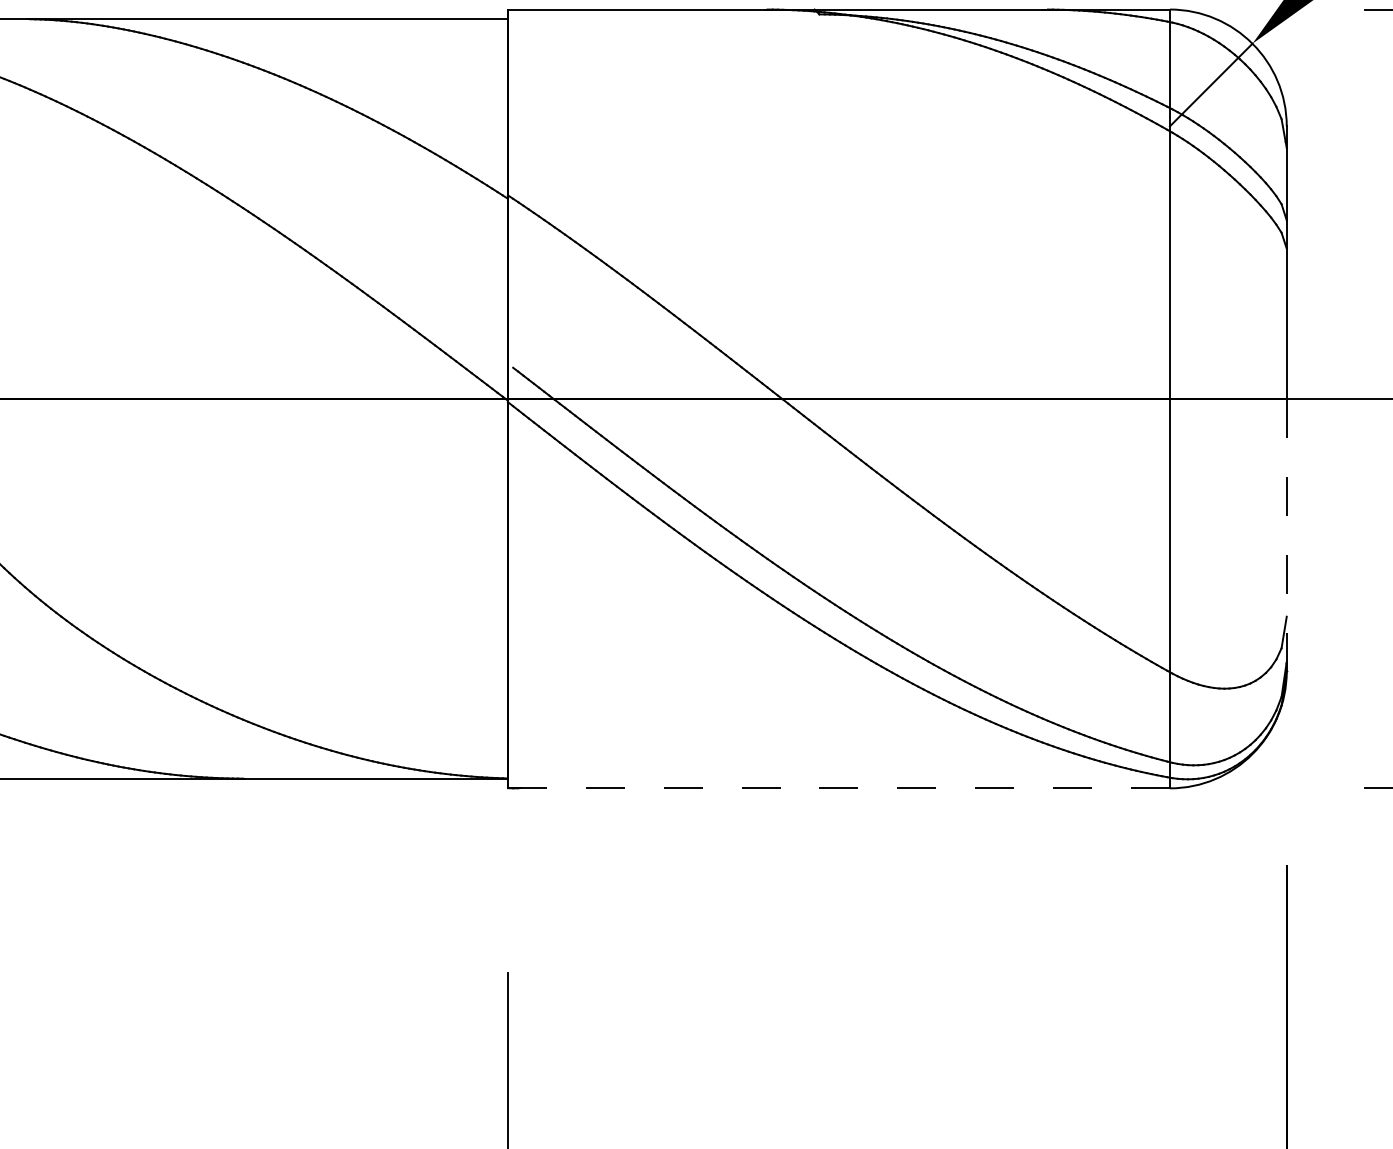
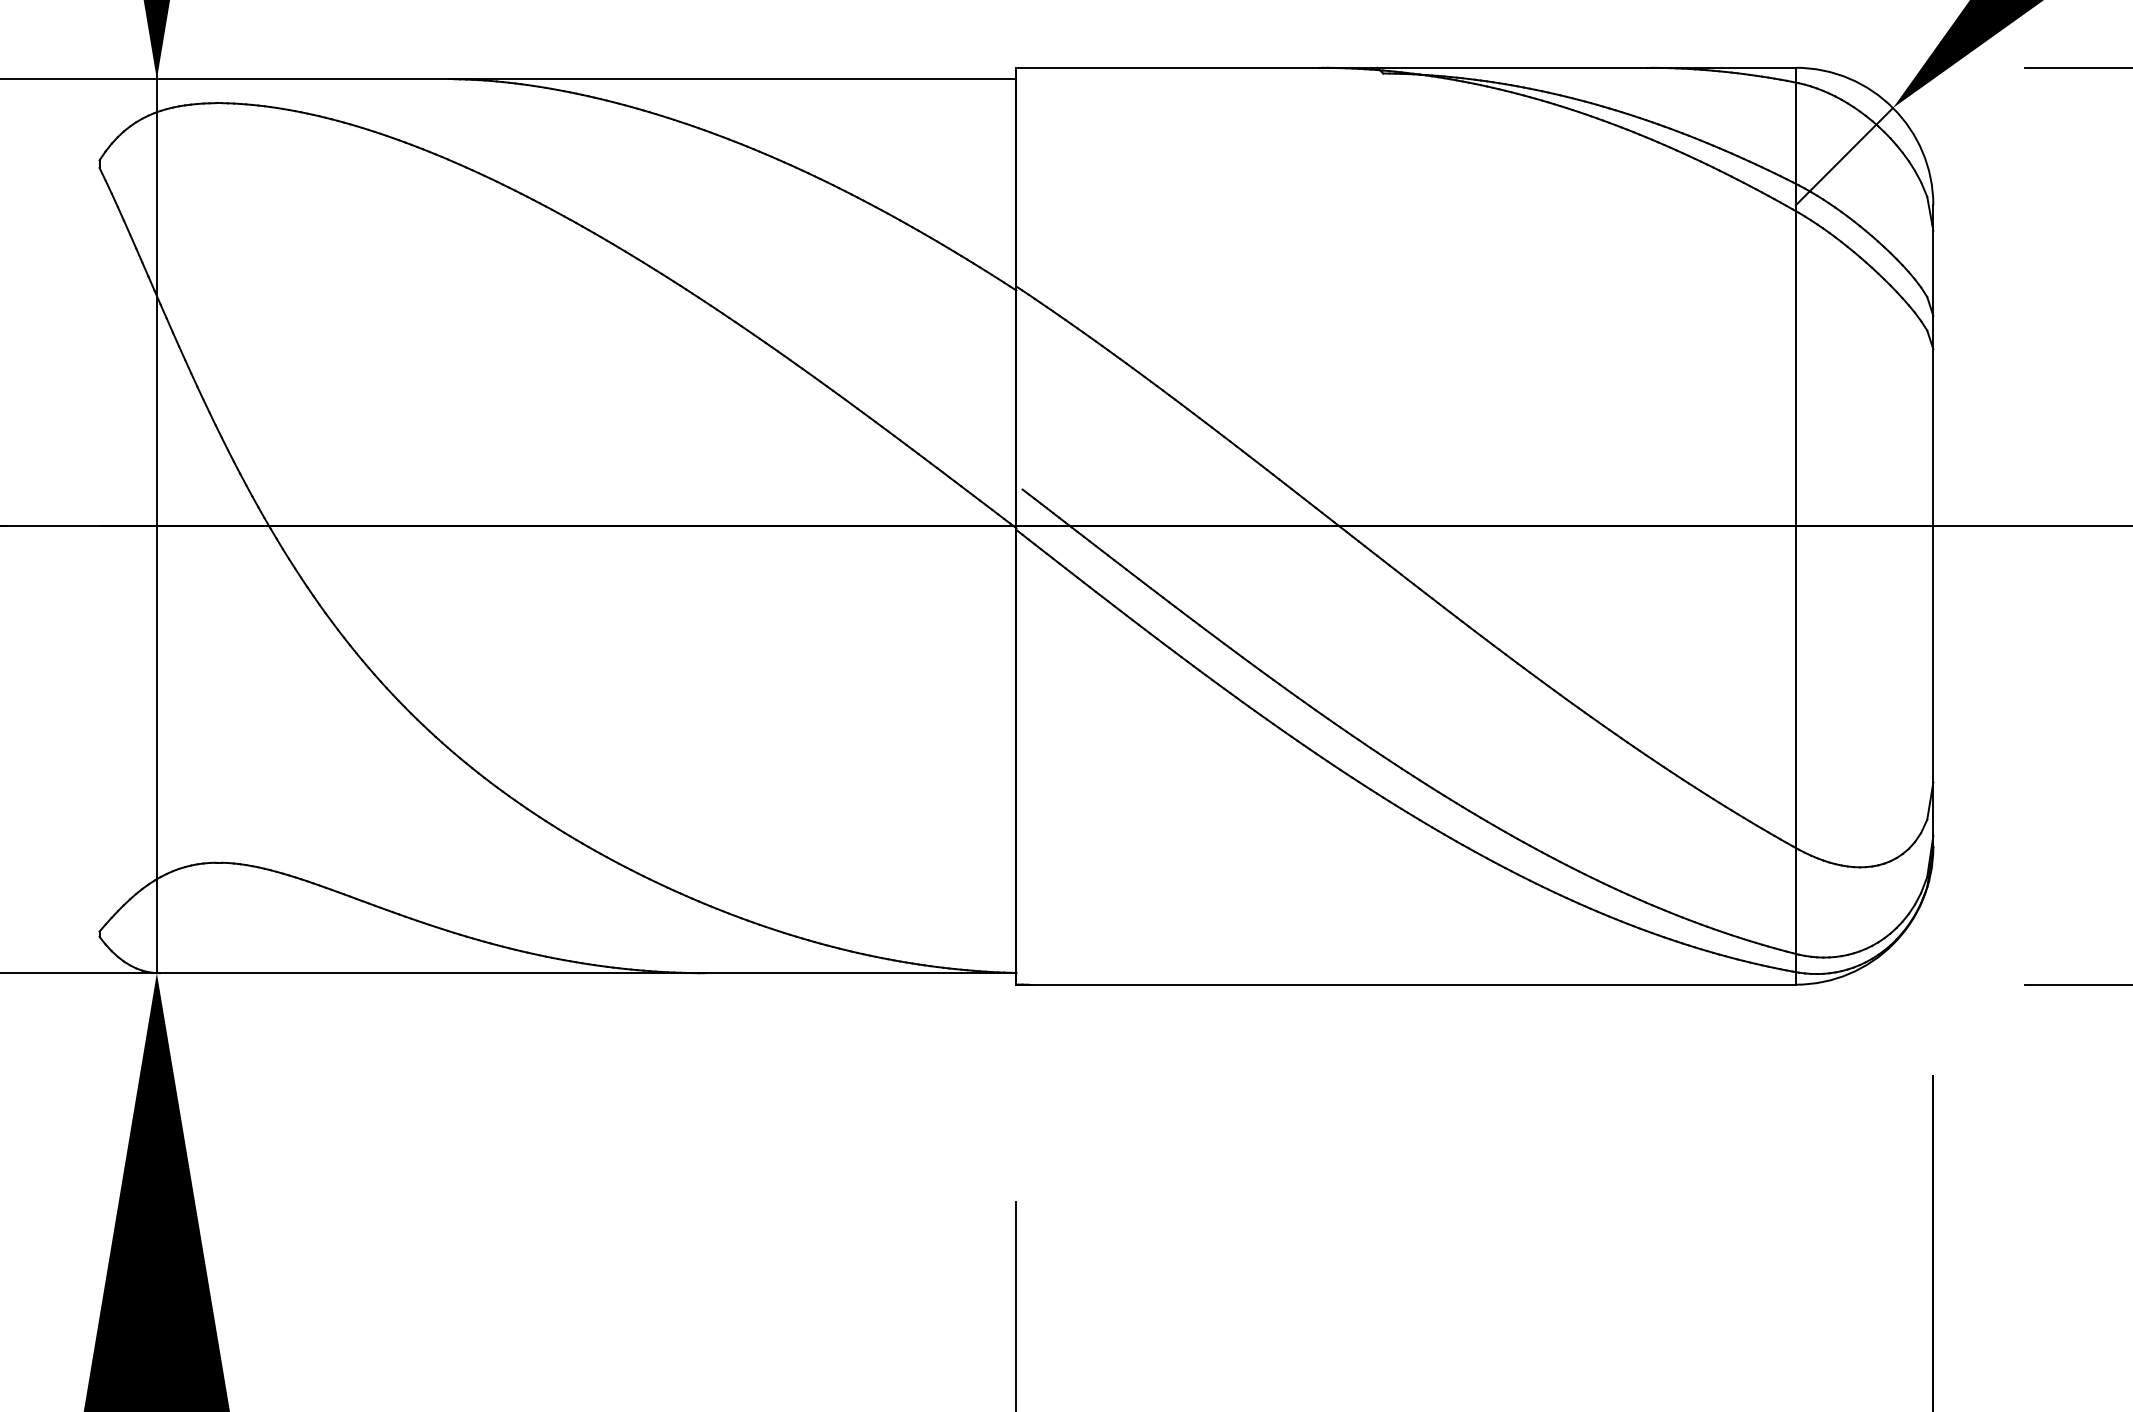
line: (1286, 535) -> (1933, 686), dashed -> solid
line: (839, 788) -> (1406, 984), dashed -> solid

